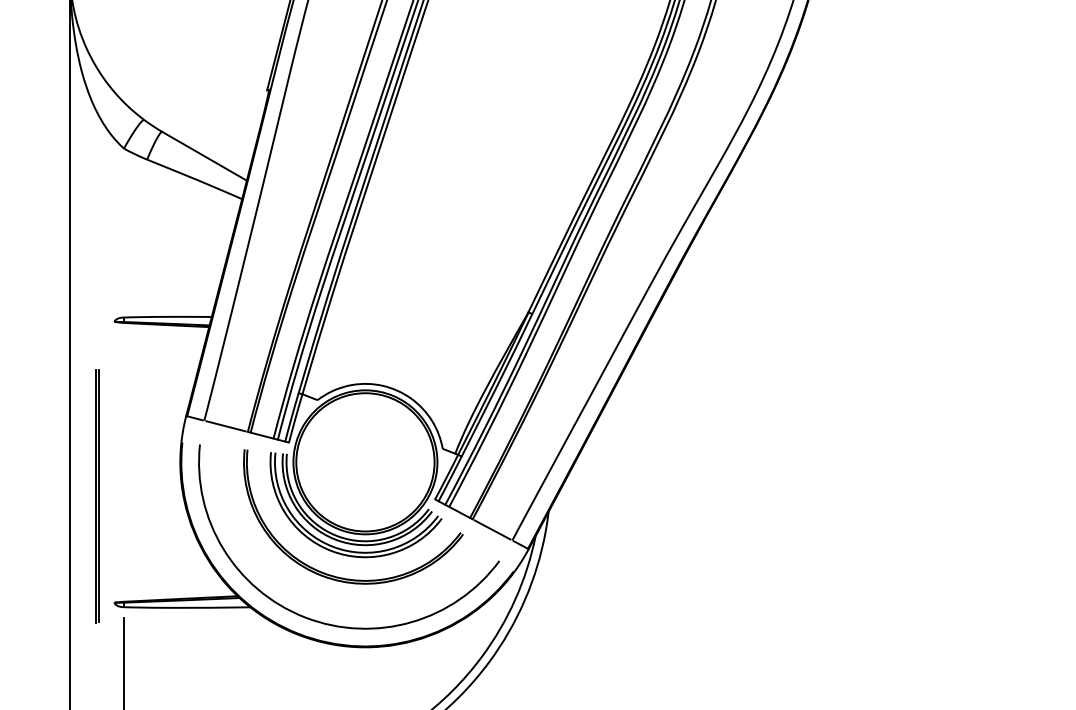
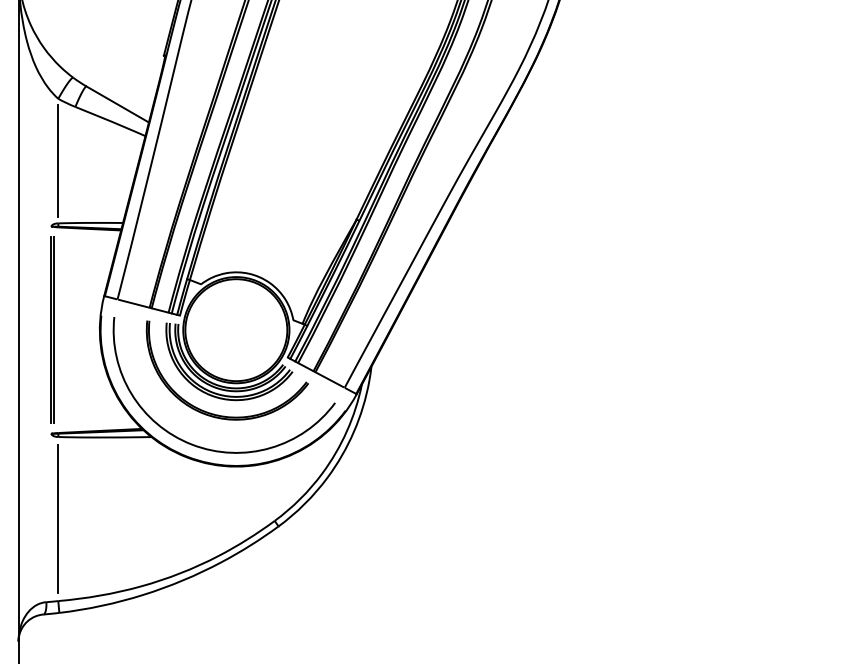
line: (124, 233) -> (58, 161), added
line: (95, 495) -> (51, 329), moved

